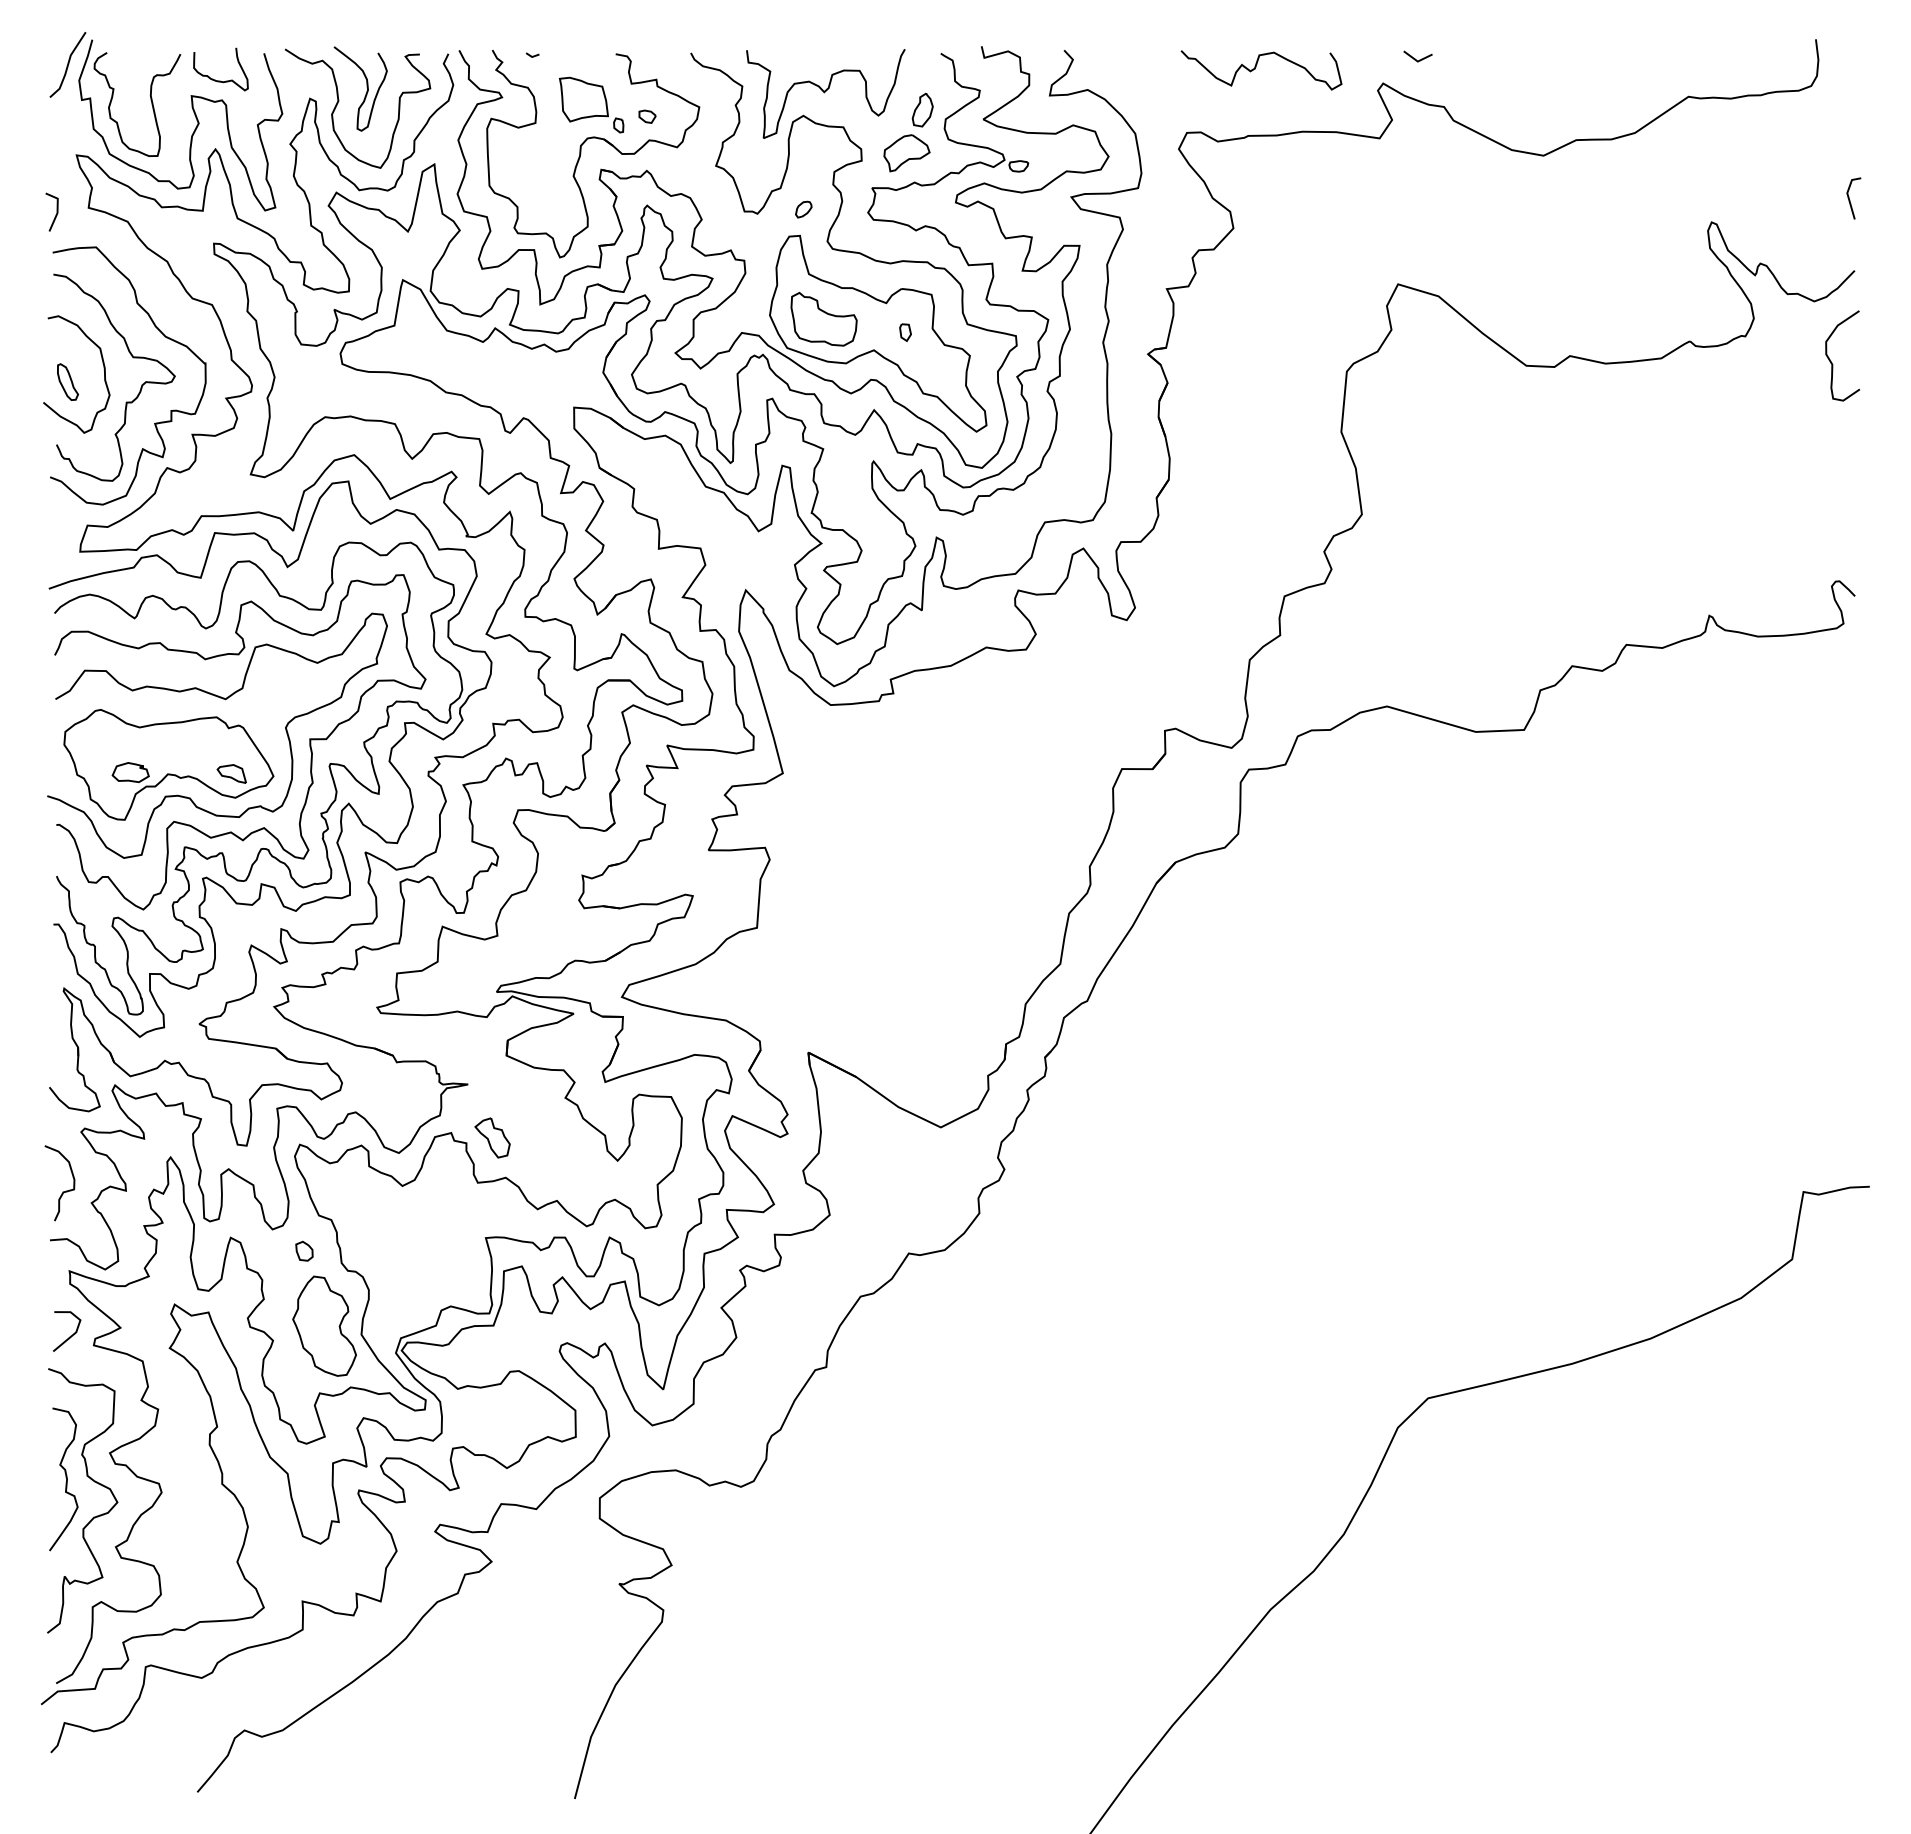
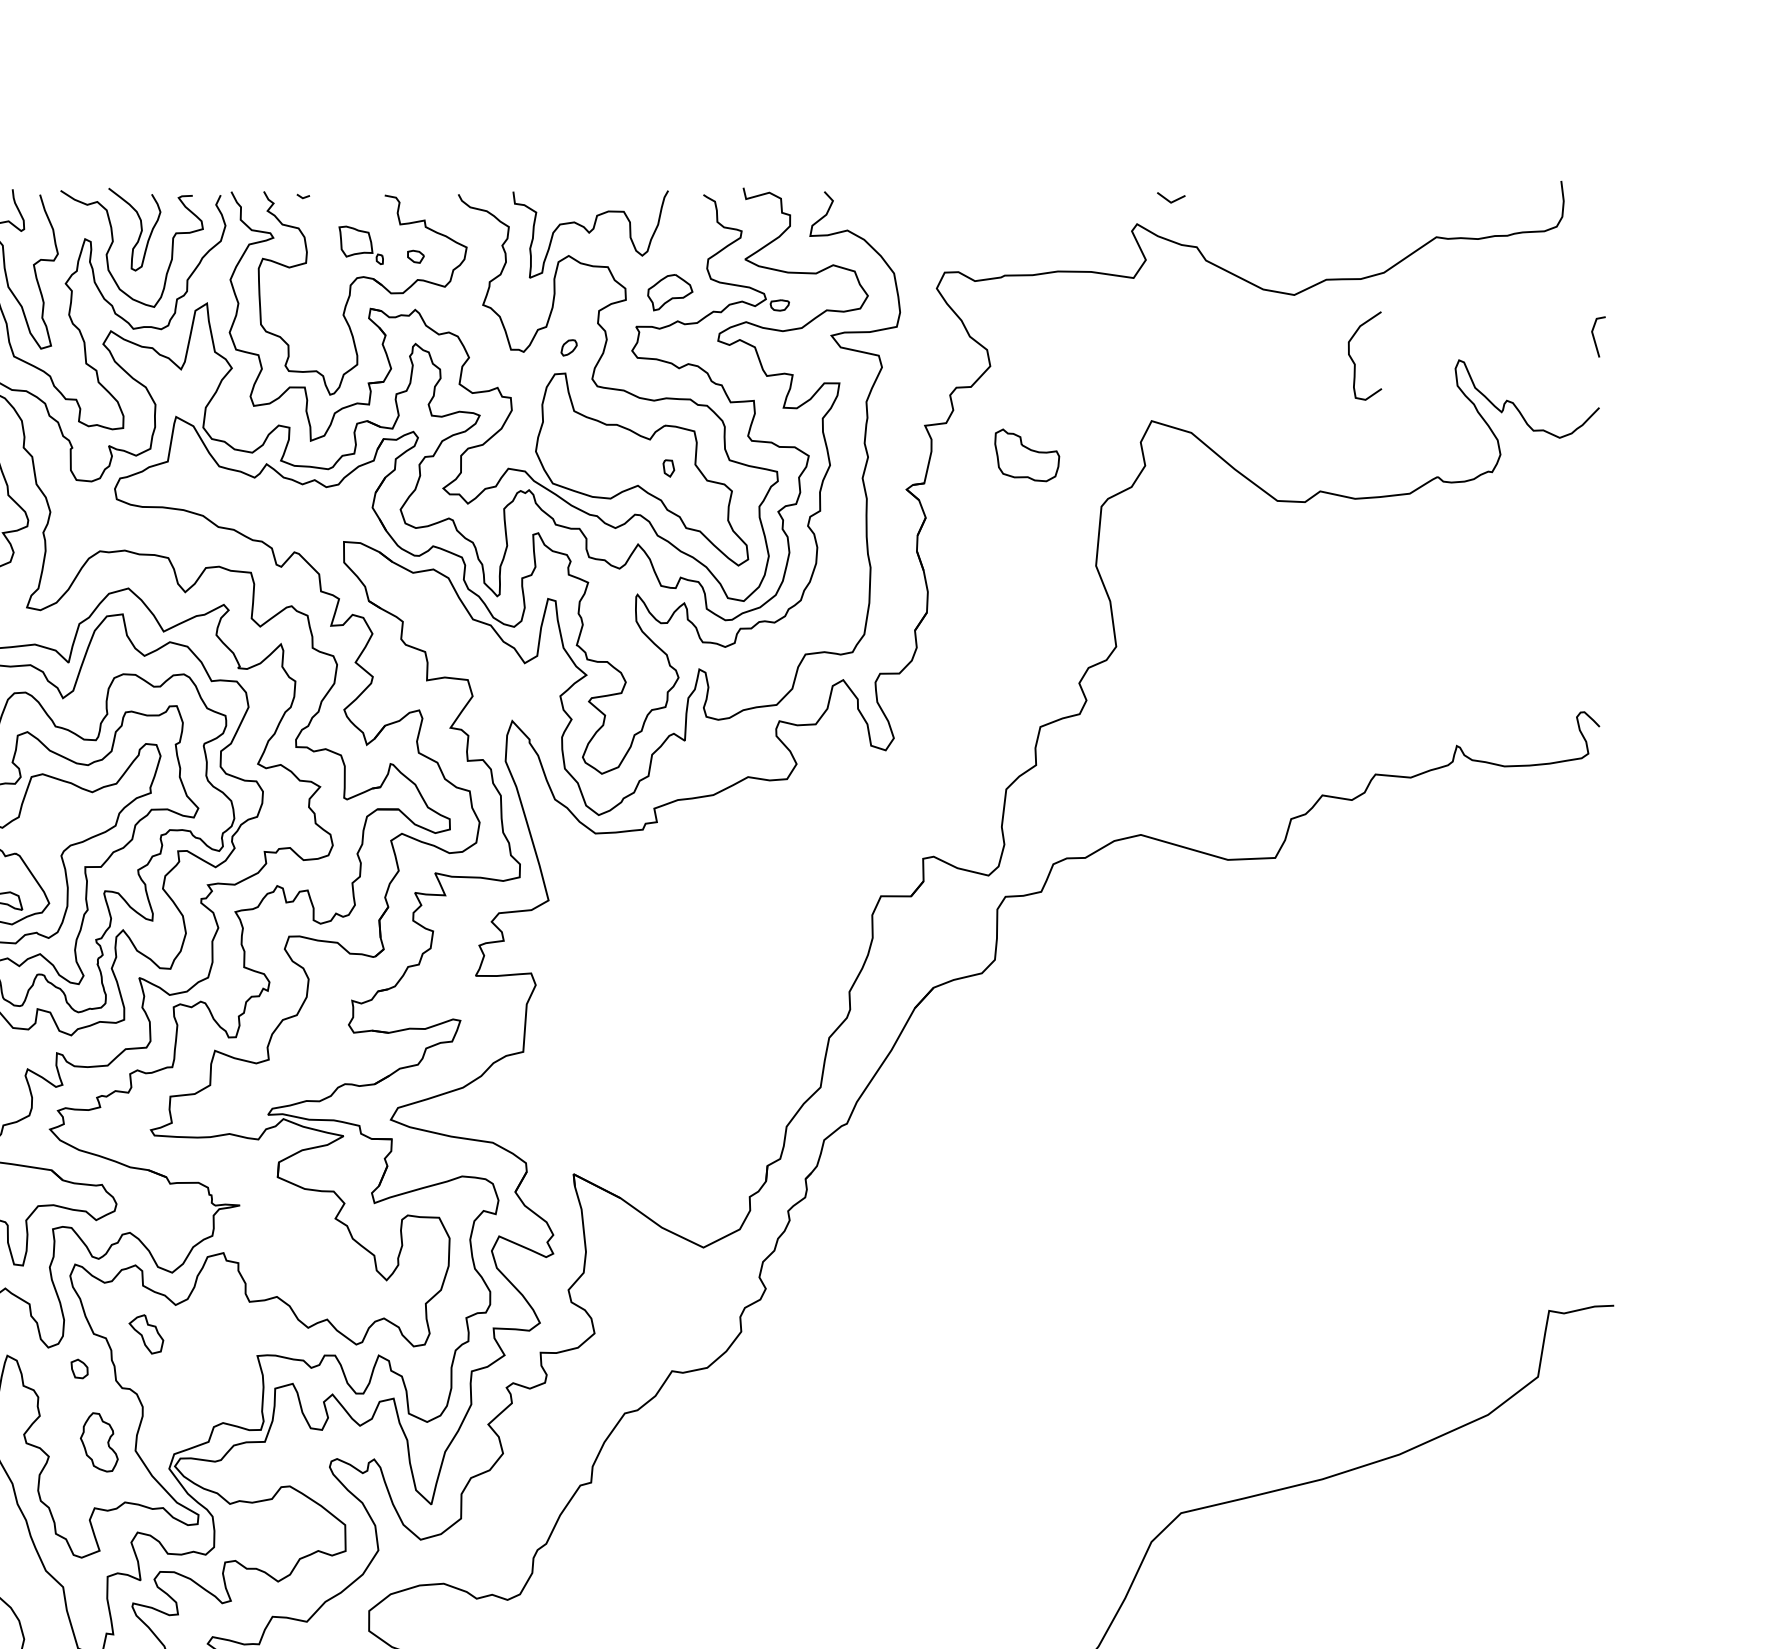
curve: (1256, 67) -> (1012, 208), removed
part: (591, 104) -> (361, 244), size x0.7
part: (922, 109) -> (685, 249), removed
part: (823, 319) -> (1026, 455), moved
curve: (1832, 362) -> (1355, 362), moved
part: (492, 1137) -> (146, 1333), moved
part: (324, 1325) -> (99, 1441), size x0.6

